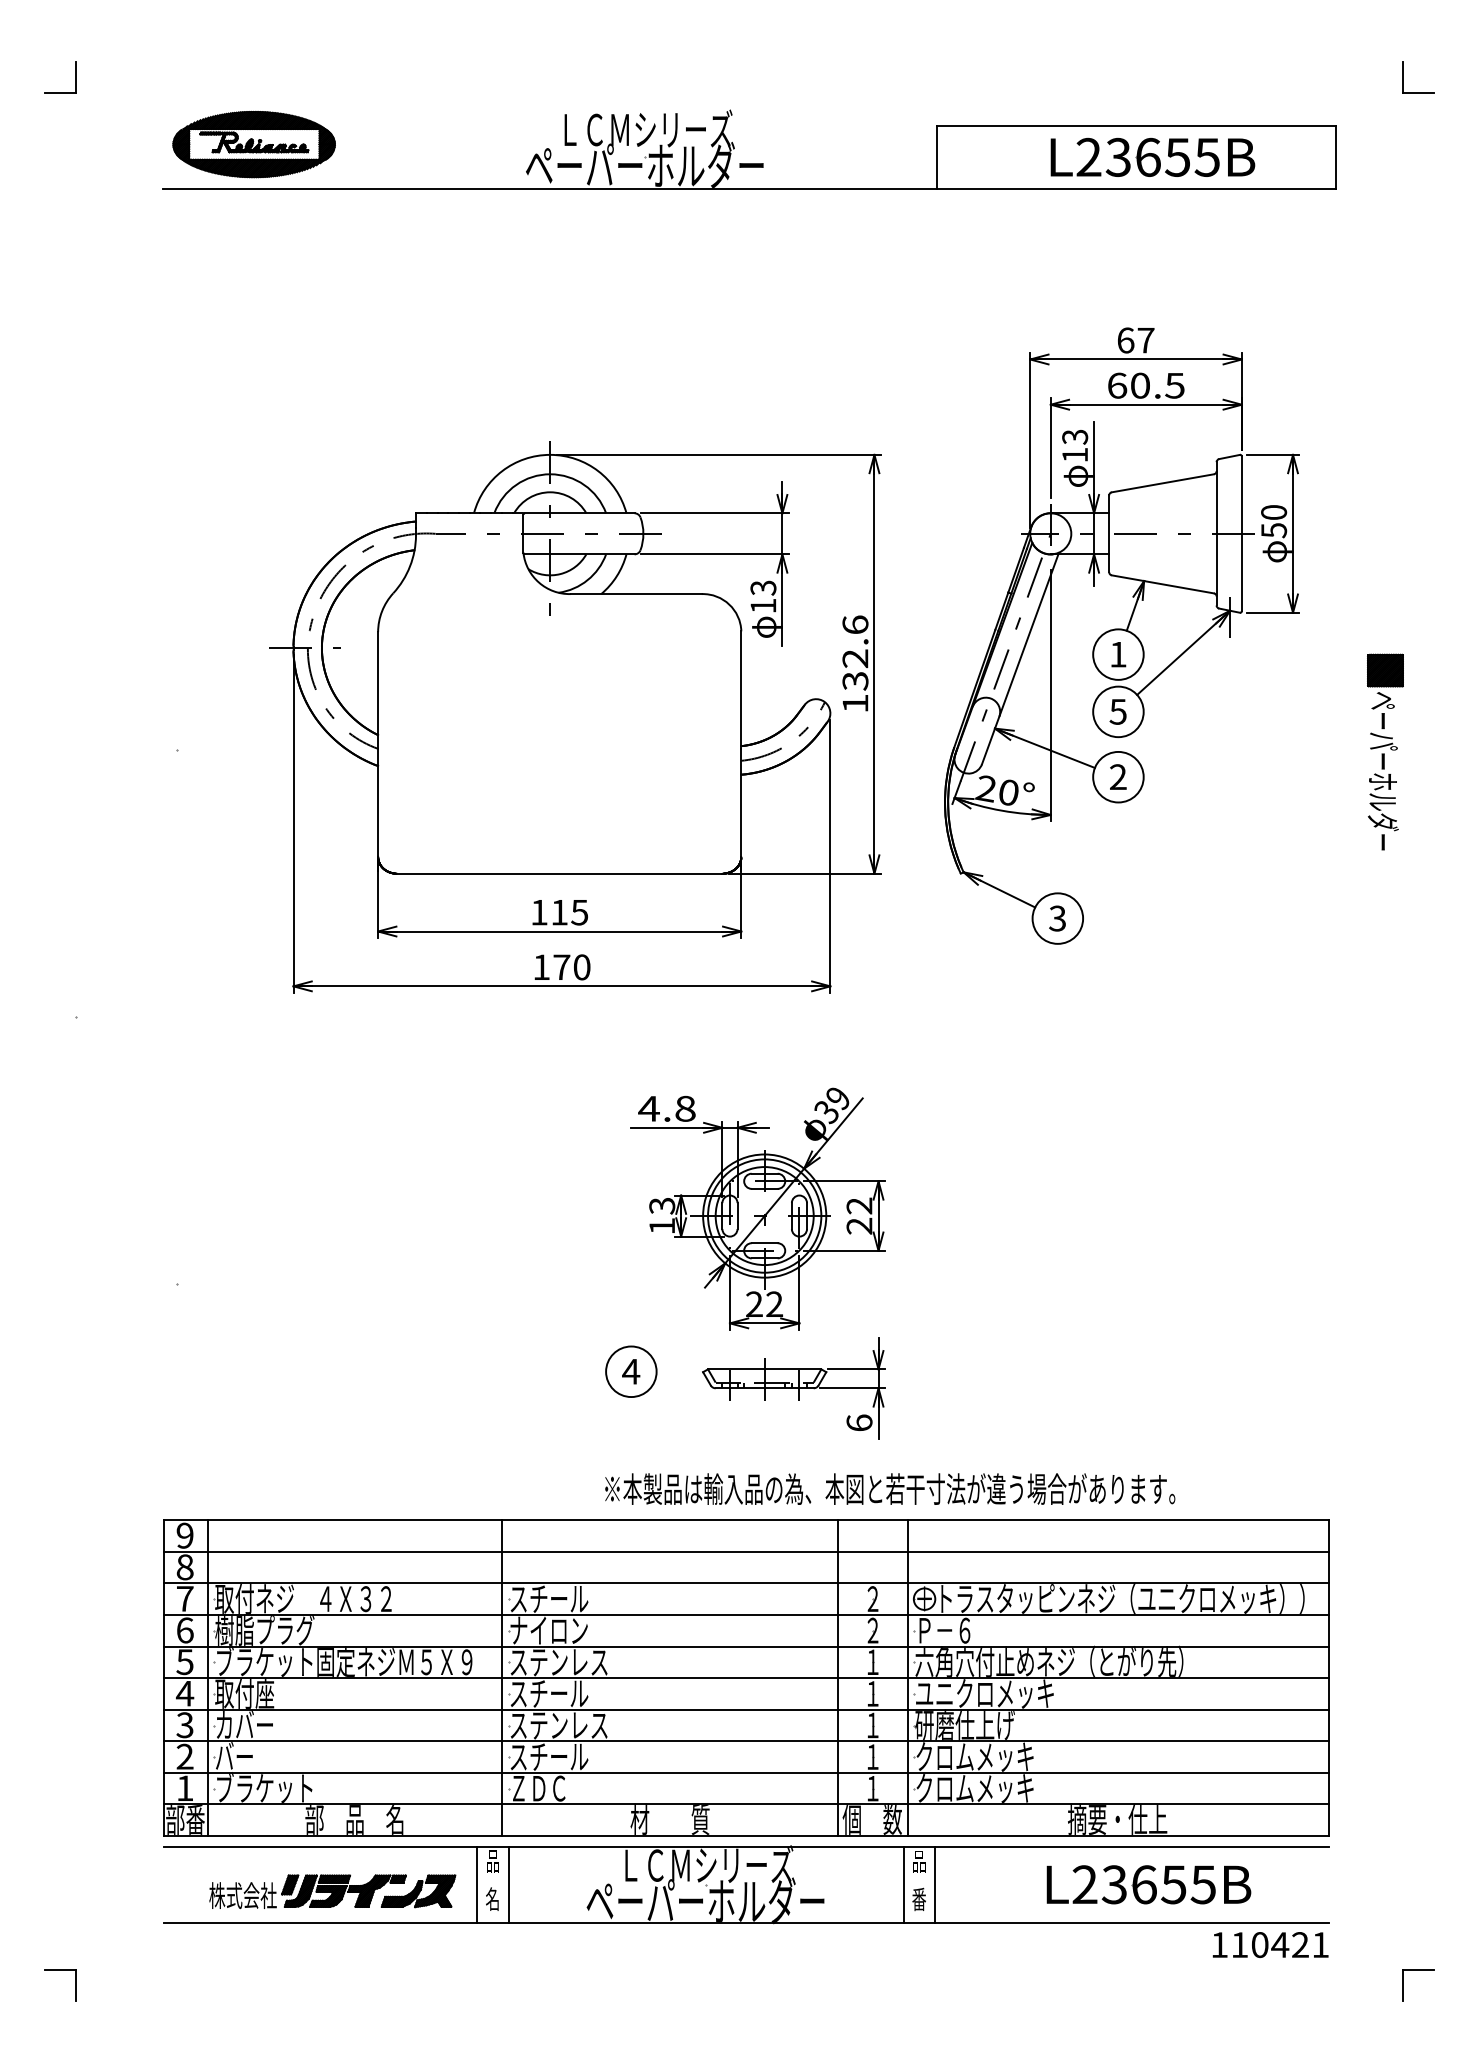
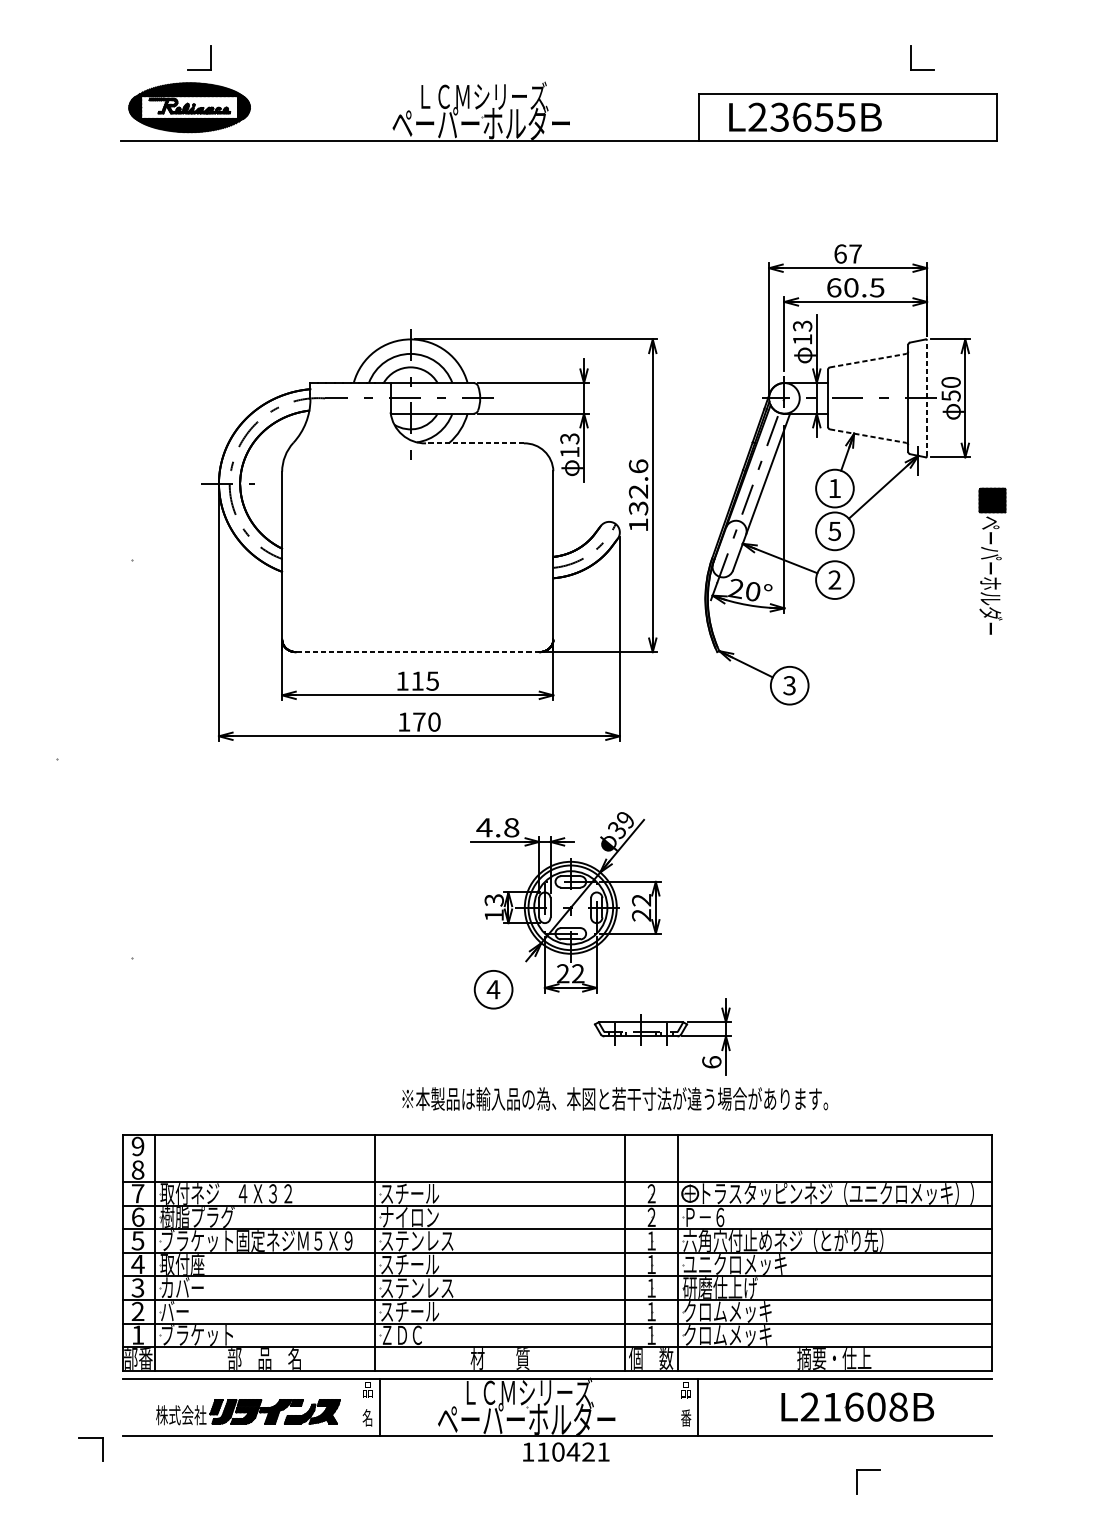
part: (75, 77) -> (210, 57), moved
part: (1403, 77) -> (911, 57), moved
part: (1152, 156) -> (805, 116), moved
line: (1162, 483) -> (867, 360), solid -> dashed
line: (1241, 533) -> (926, 398), solid -> dashed
line: (1162, 584) -> (867, 436), solid -> dashed
line: (636, 594) -> (475, 443), solid -> dashed
part: (1385, 751) -> (992, 560), moved
line: (559, 873) -> (417, 652), solid -> dashed
part: (631, 1371) -> (493, 989), moved
part: (793, 1388) -> (662, 1036), moved
text: (890, 1488) -> (615, 1098), moved
line: (746, 1551) -> (557, 1158), removed
line: (477, 1884) -> (356, 1406), removed
line: (903, 1884) -> (674, 1406), removed
text: (1158, 1884) -> (864, 1406), L23655B -> L21608B
text: (1270, 1944) -> (566, 1451), moved
part: (60, 1970) -> (91, 1438), moved
part: (1418, 1970) -> (868, 1471), moved

